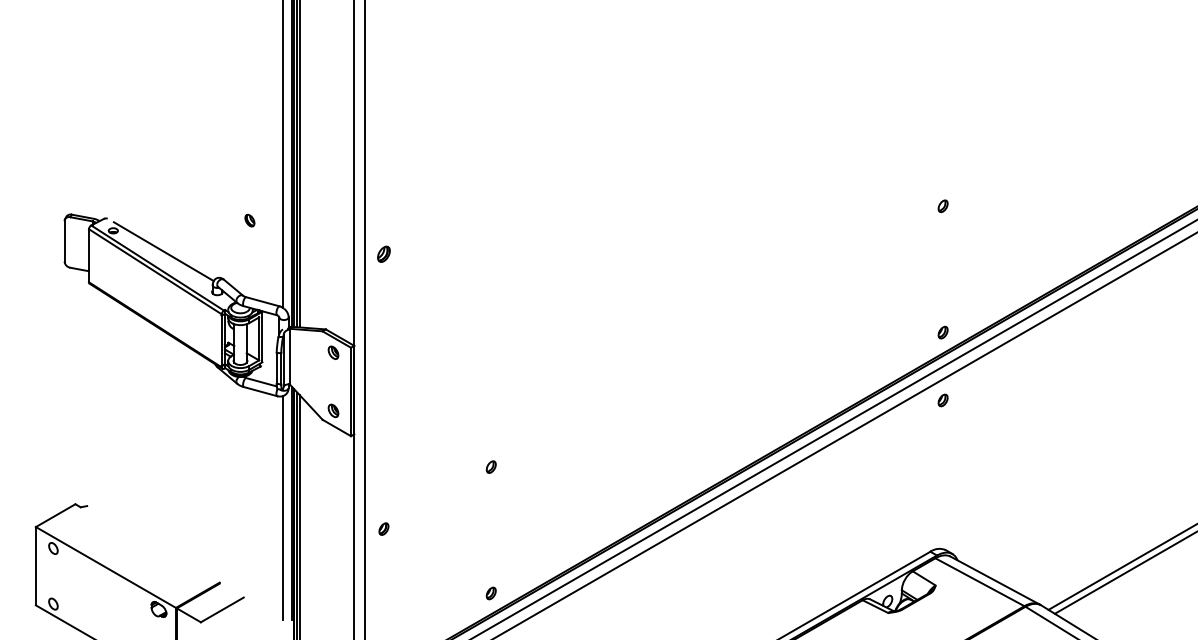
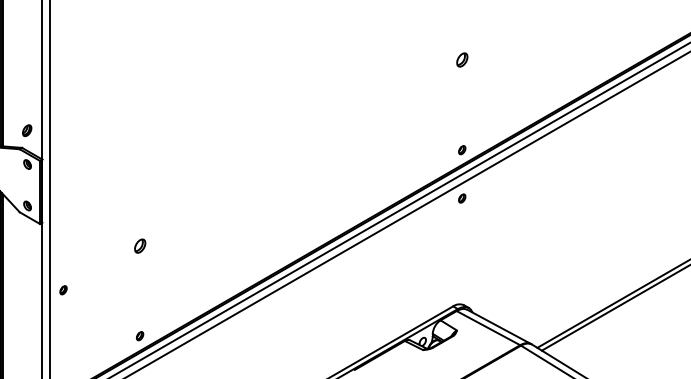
part: (942, 206) -> (461, 60), size x1.6
part: (383, 253) -> (26, 130), moved
part: (490, 466) -> (139, 245), size x1.6

